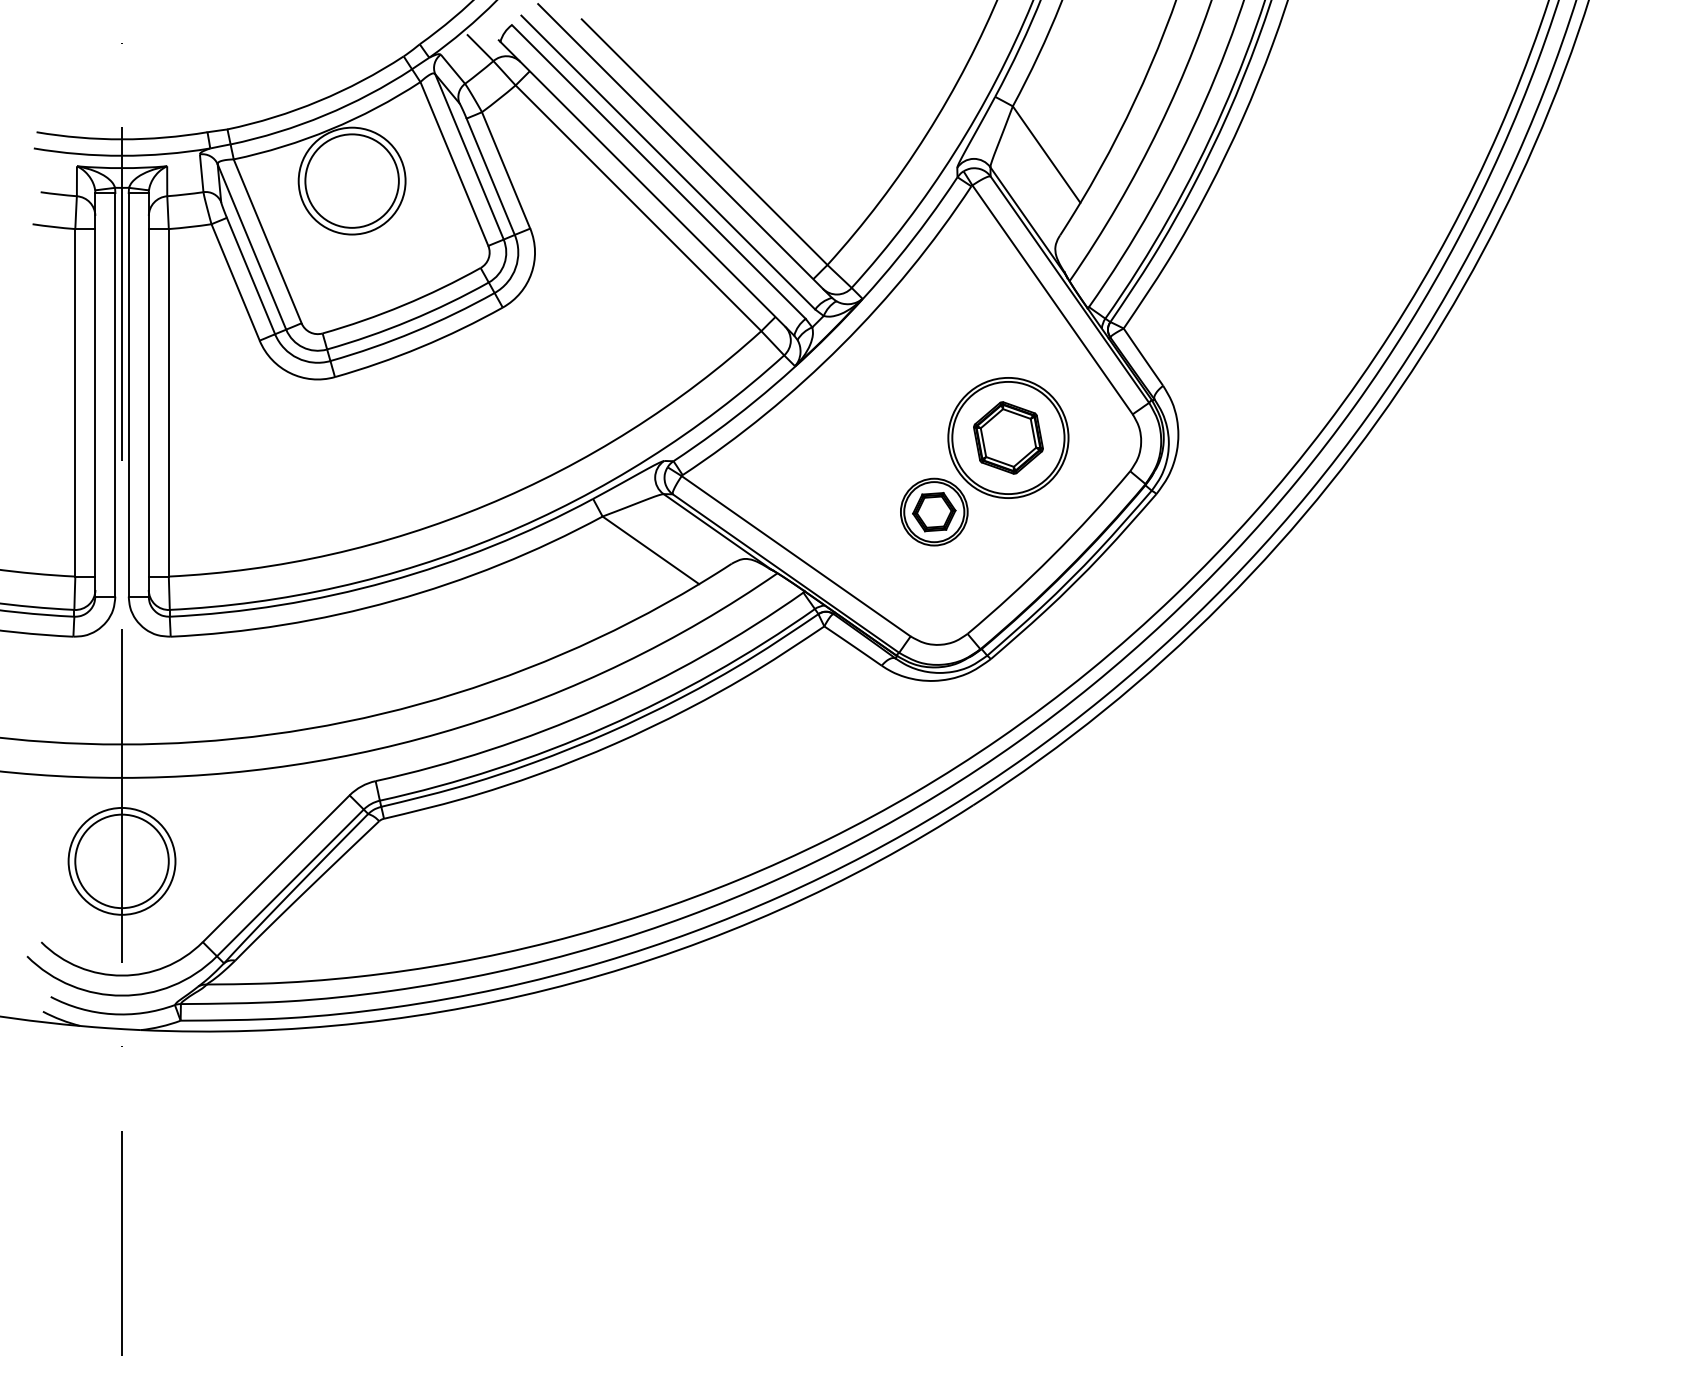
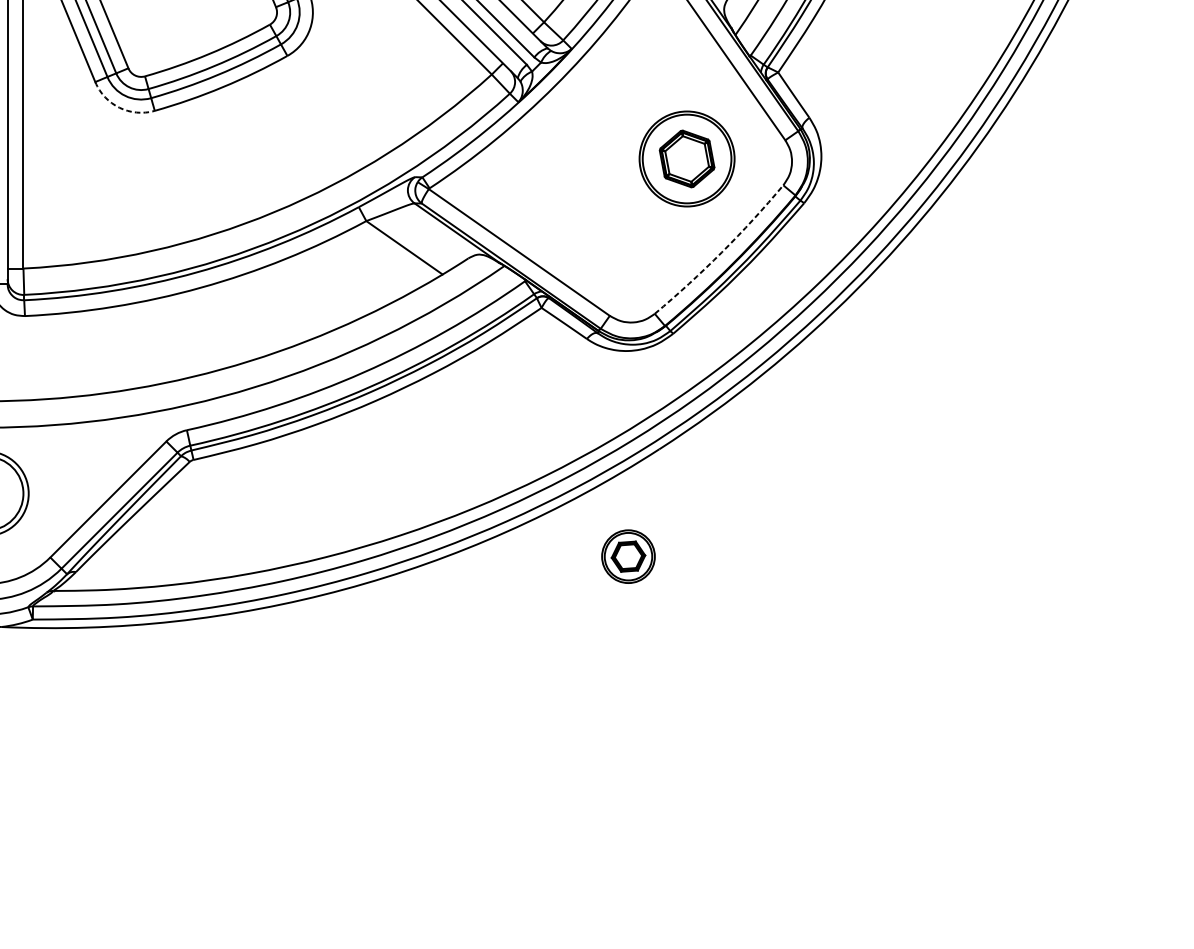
arc: (290, 373) -> (119, 108), solid -> dashed
part: (934, 511) -> (628, 556), moved
arc: (1052, 556) -> (721, 252), solid -> dashed

